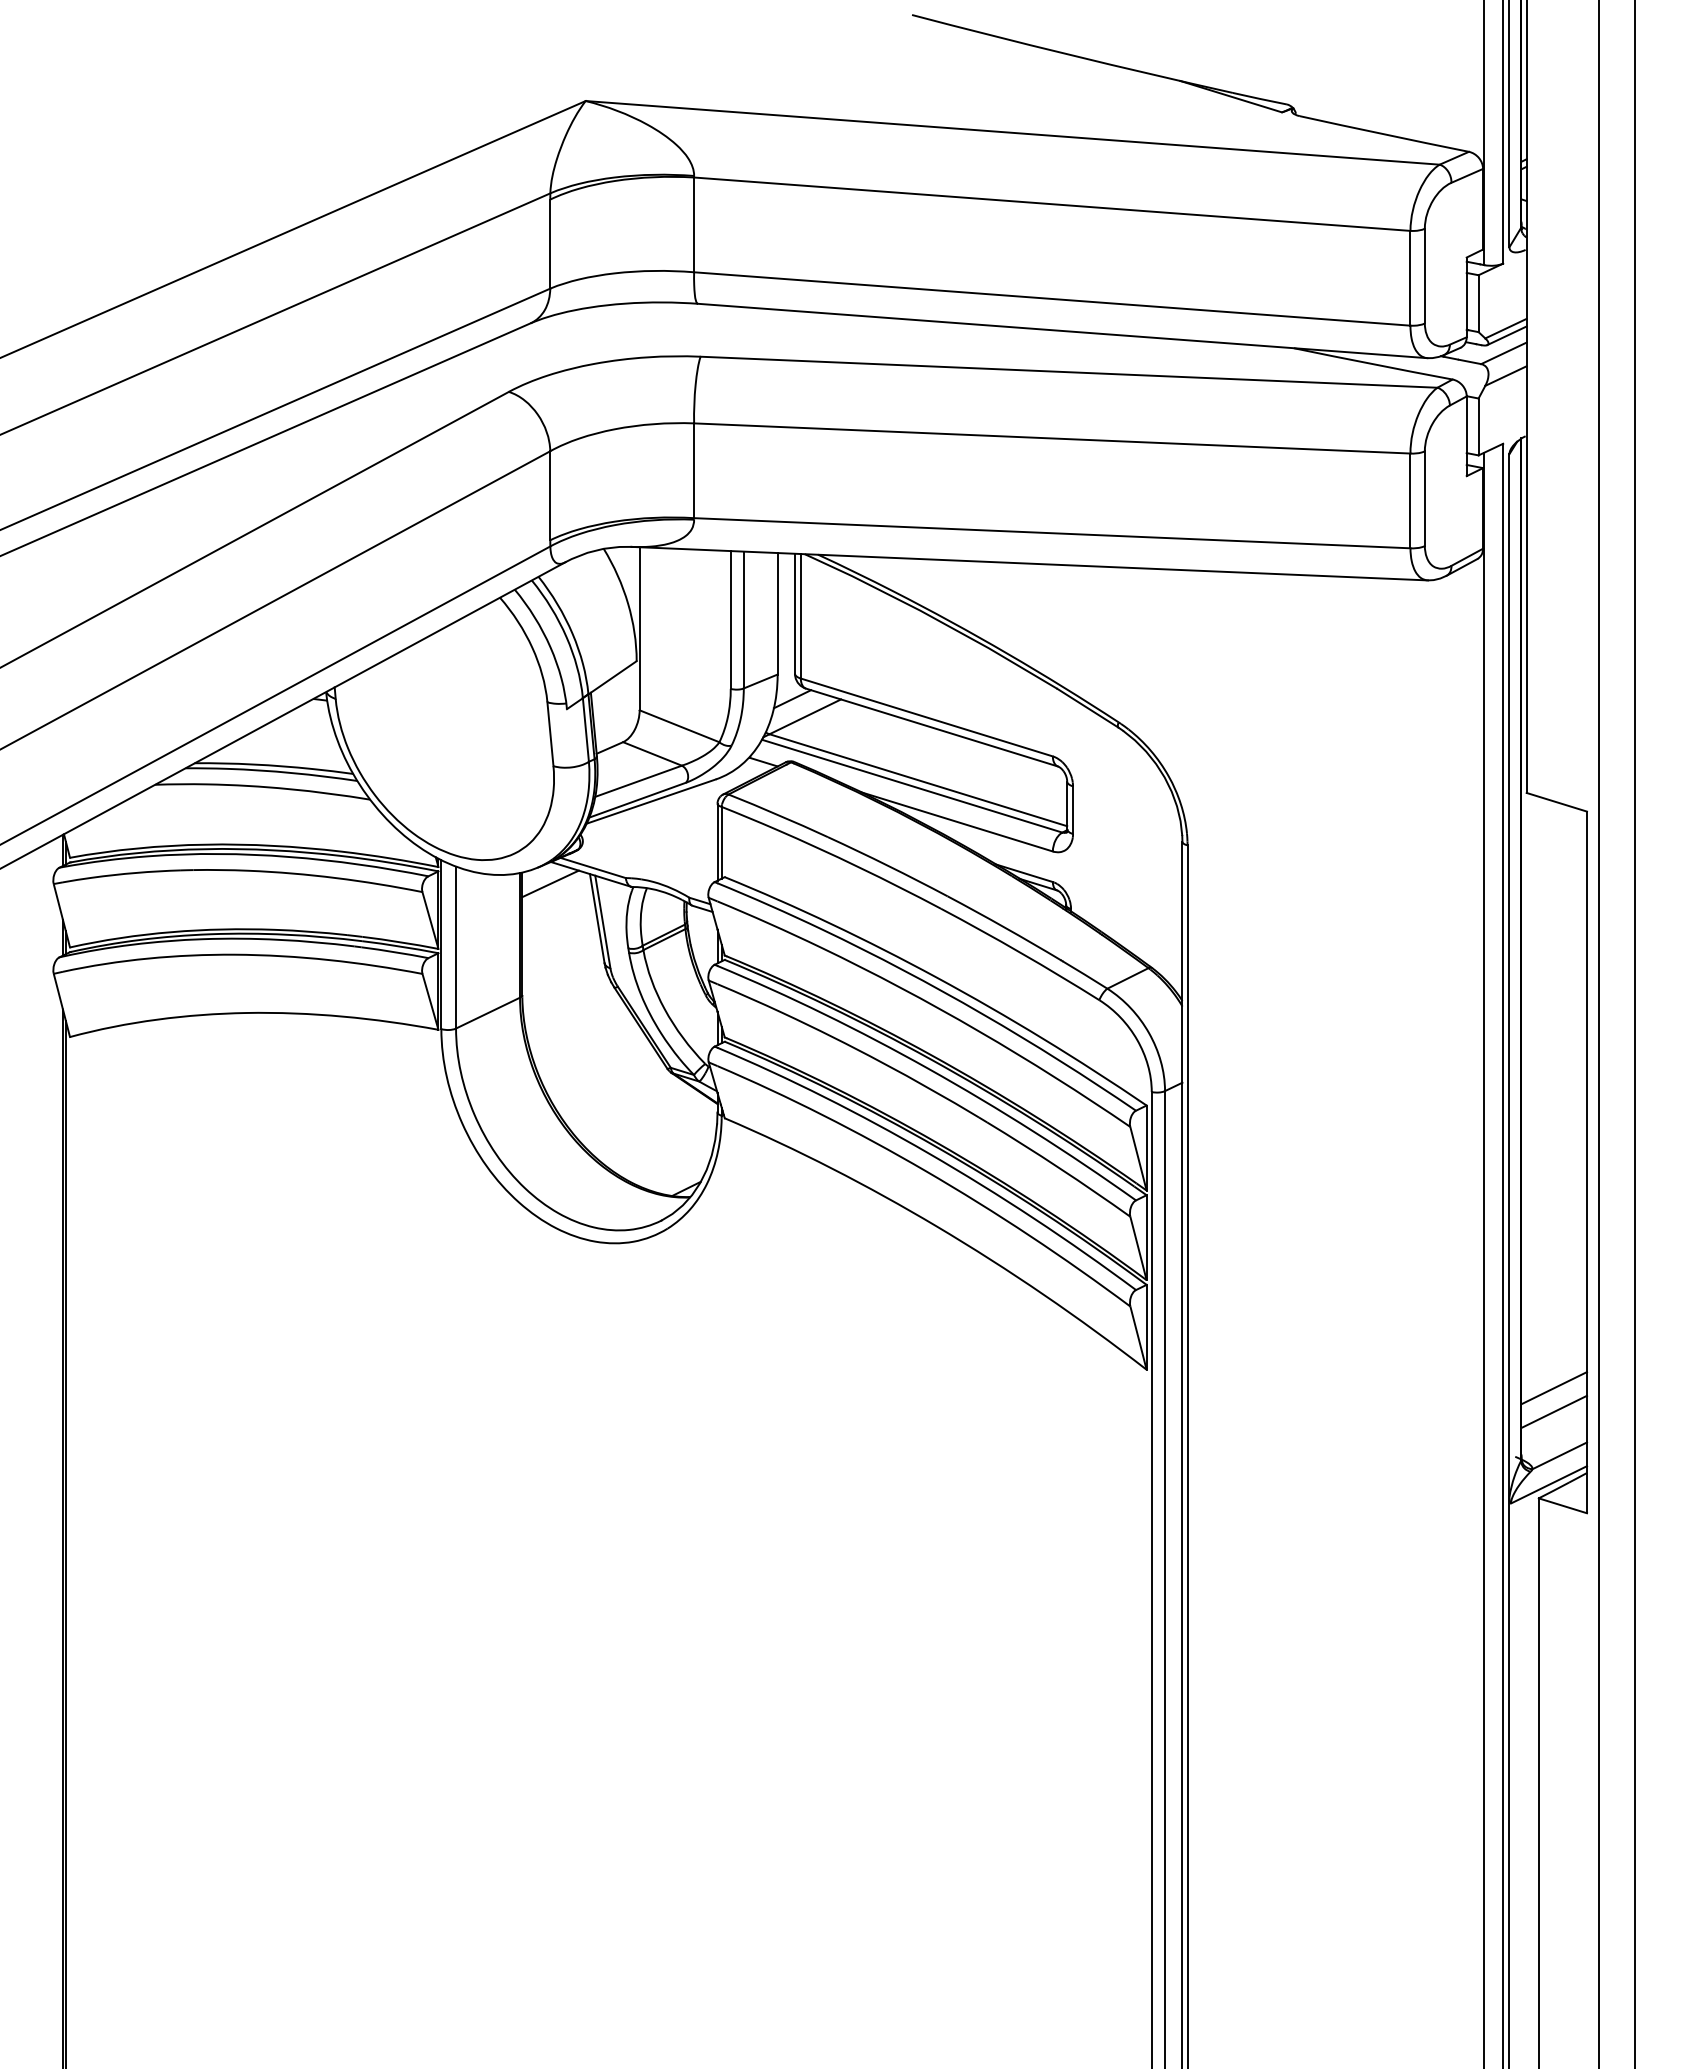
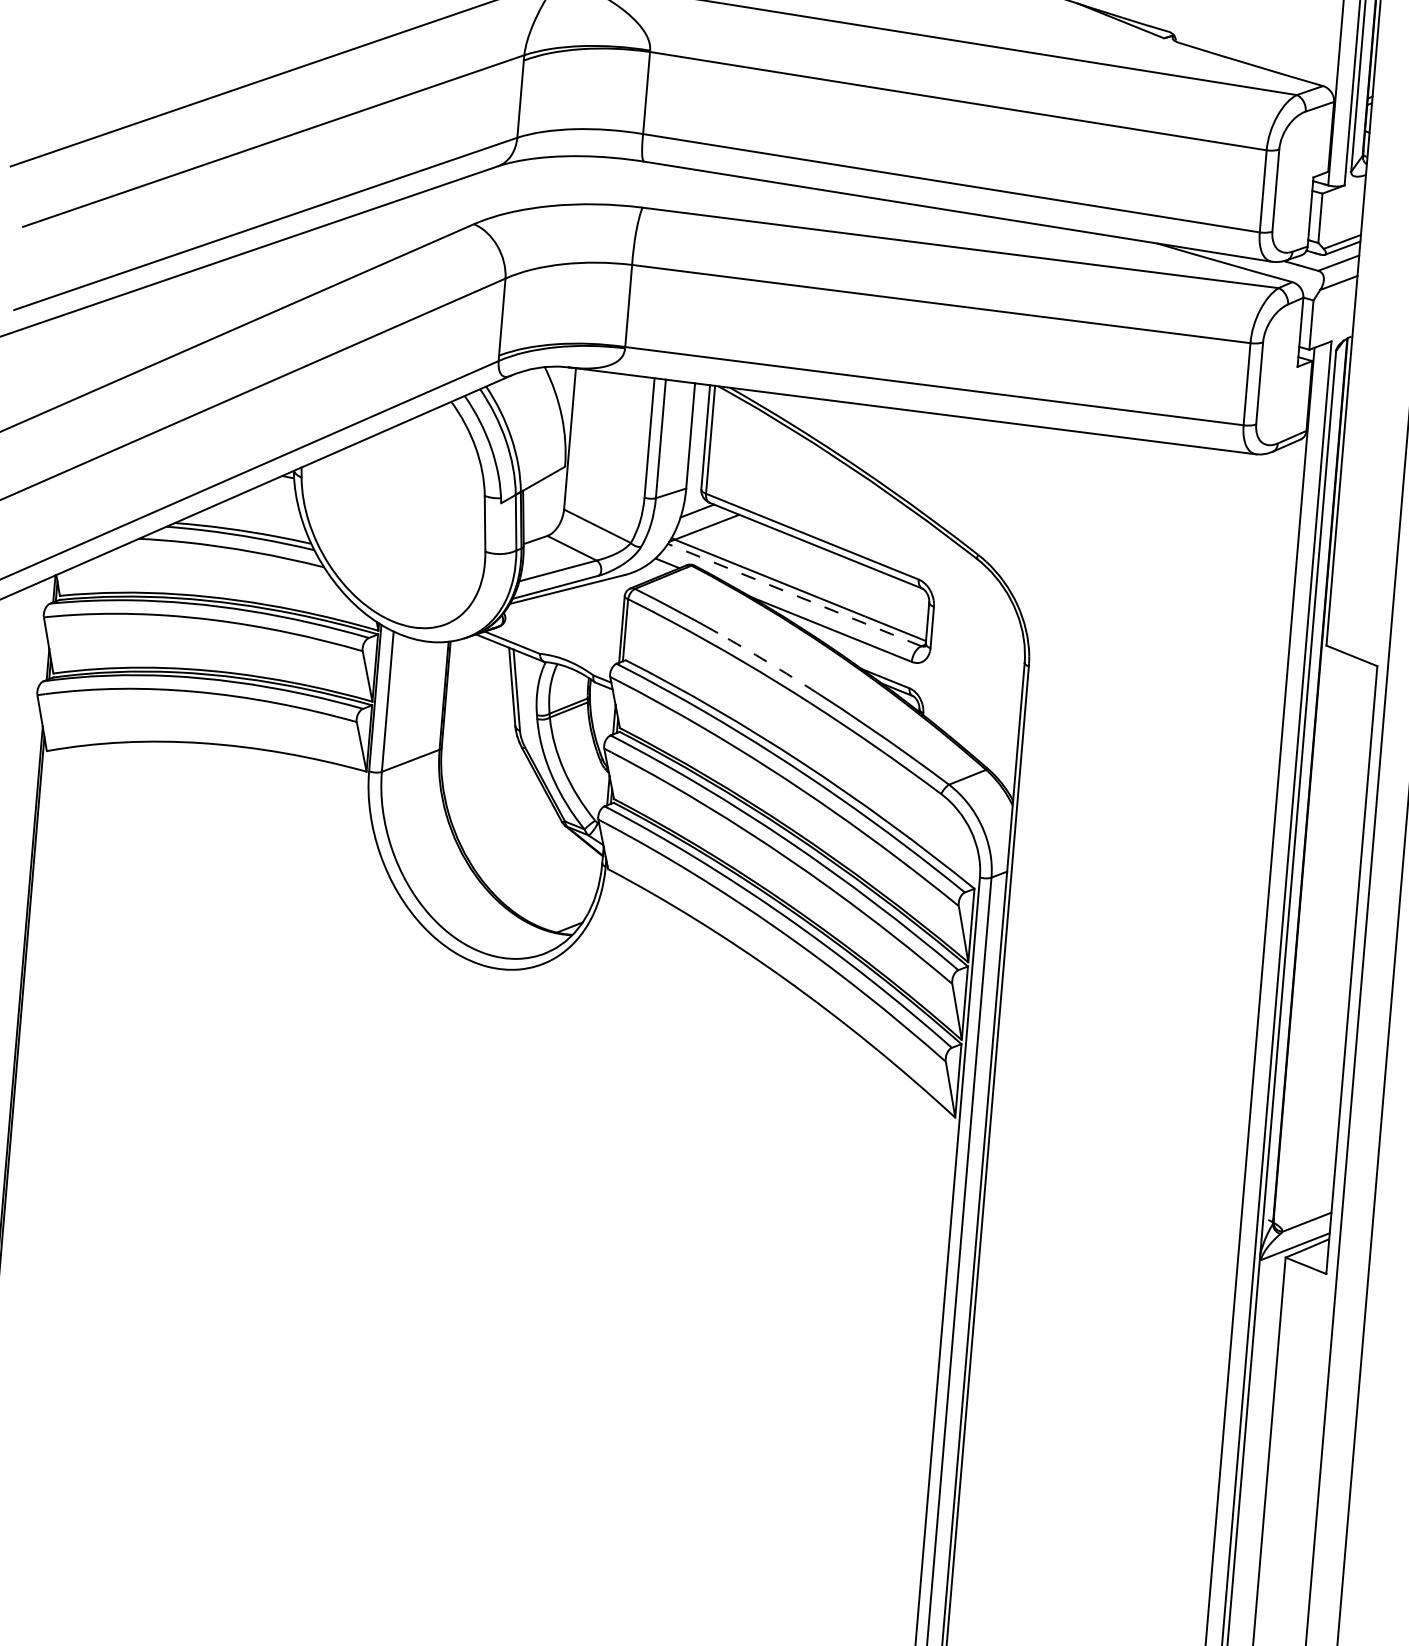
line: (911, 786) -> (794, 595), solid -> dashed
arc: (888, 865) -> (768, 662), solid -> dashed
line: (550, 883) -> (474, 653), removed
line: (1554, 1388) -> (1307, 1163), removed
line: (1554, 1411) -> (1305, 1183), removed

